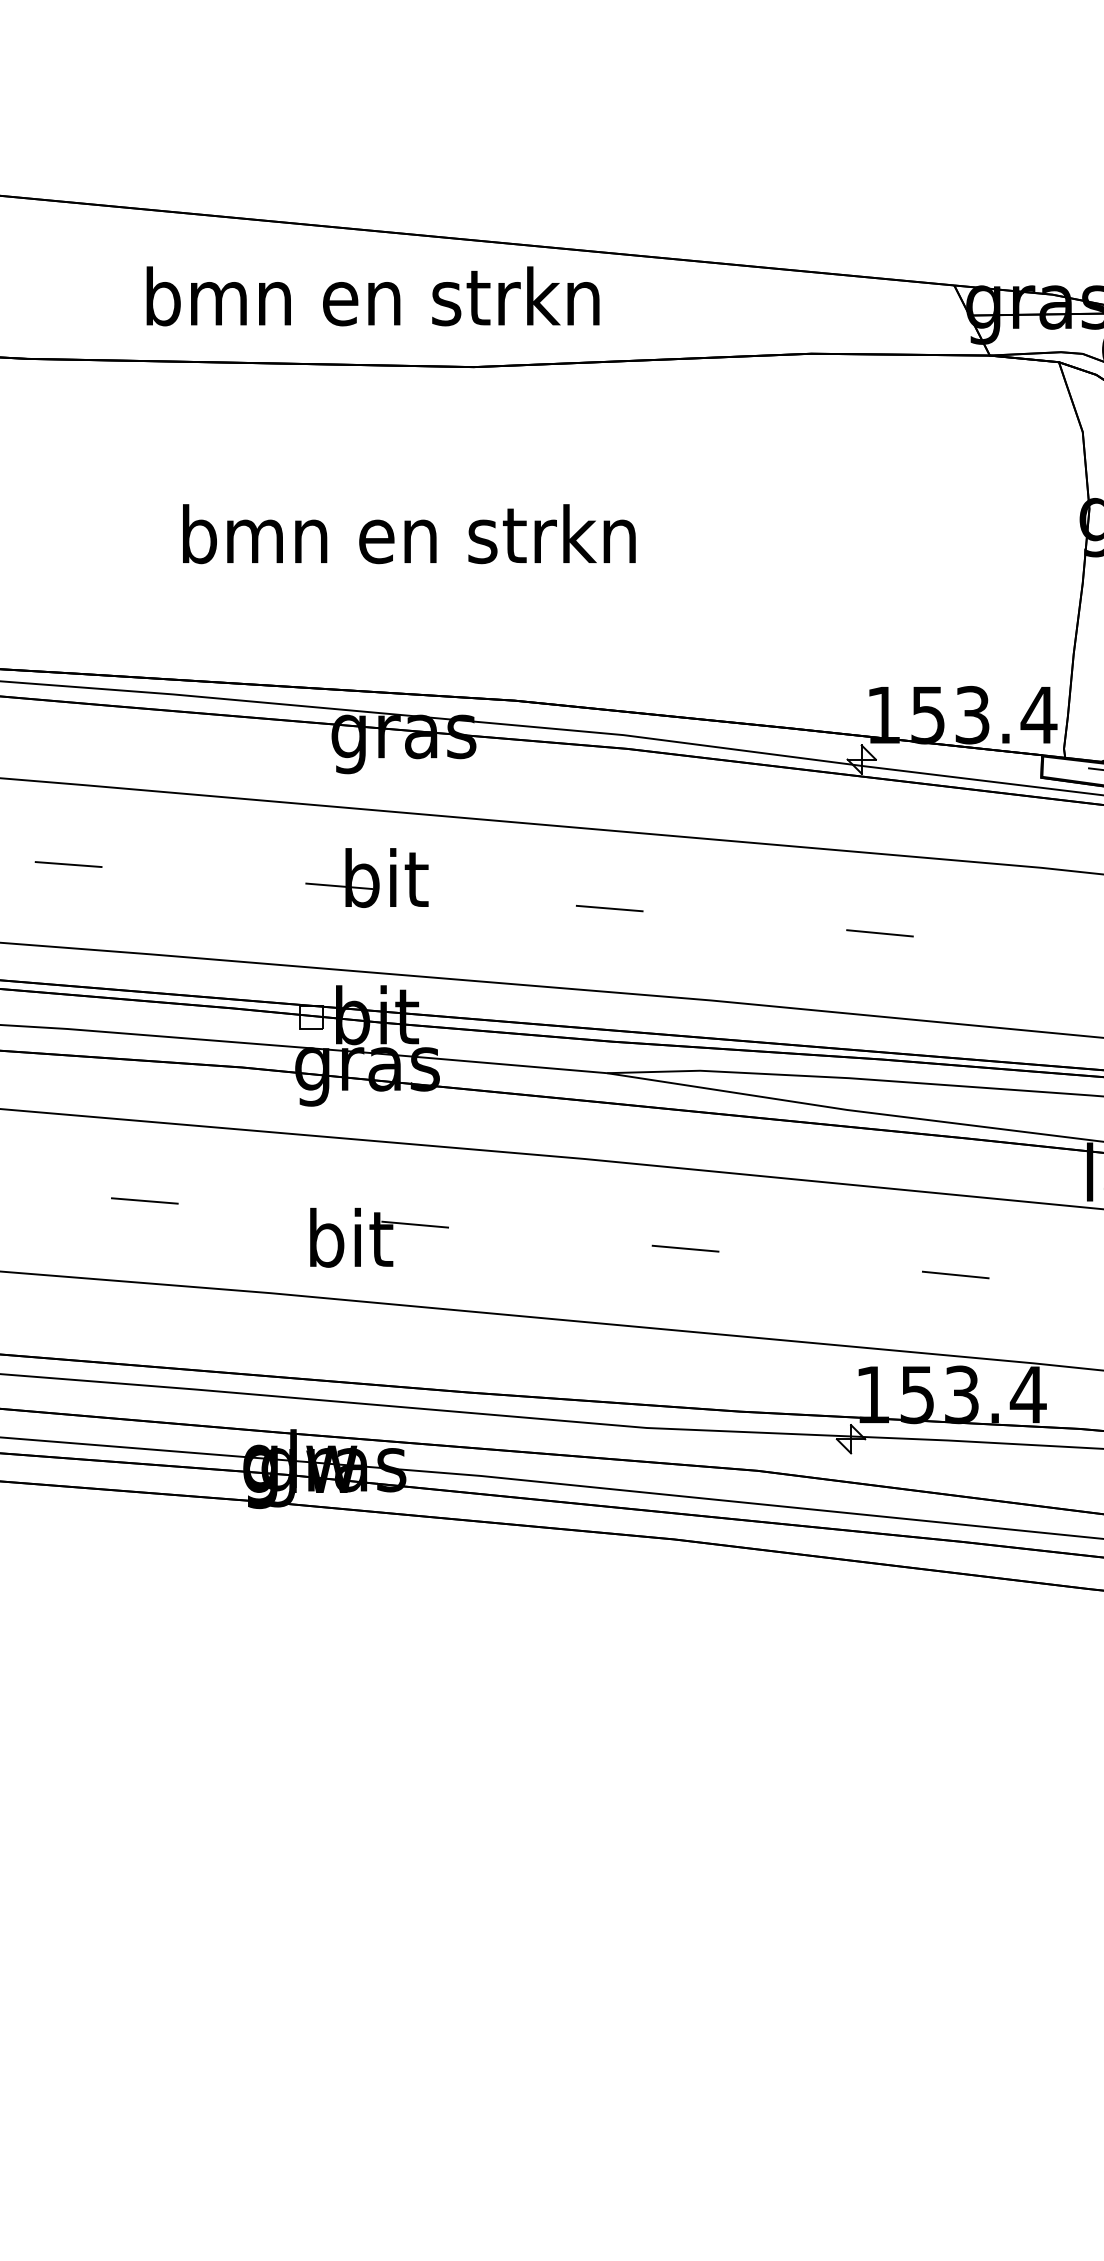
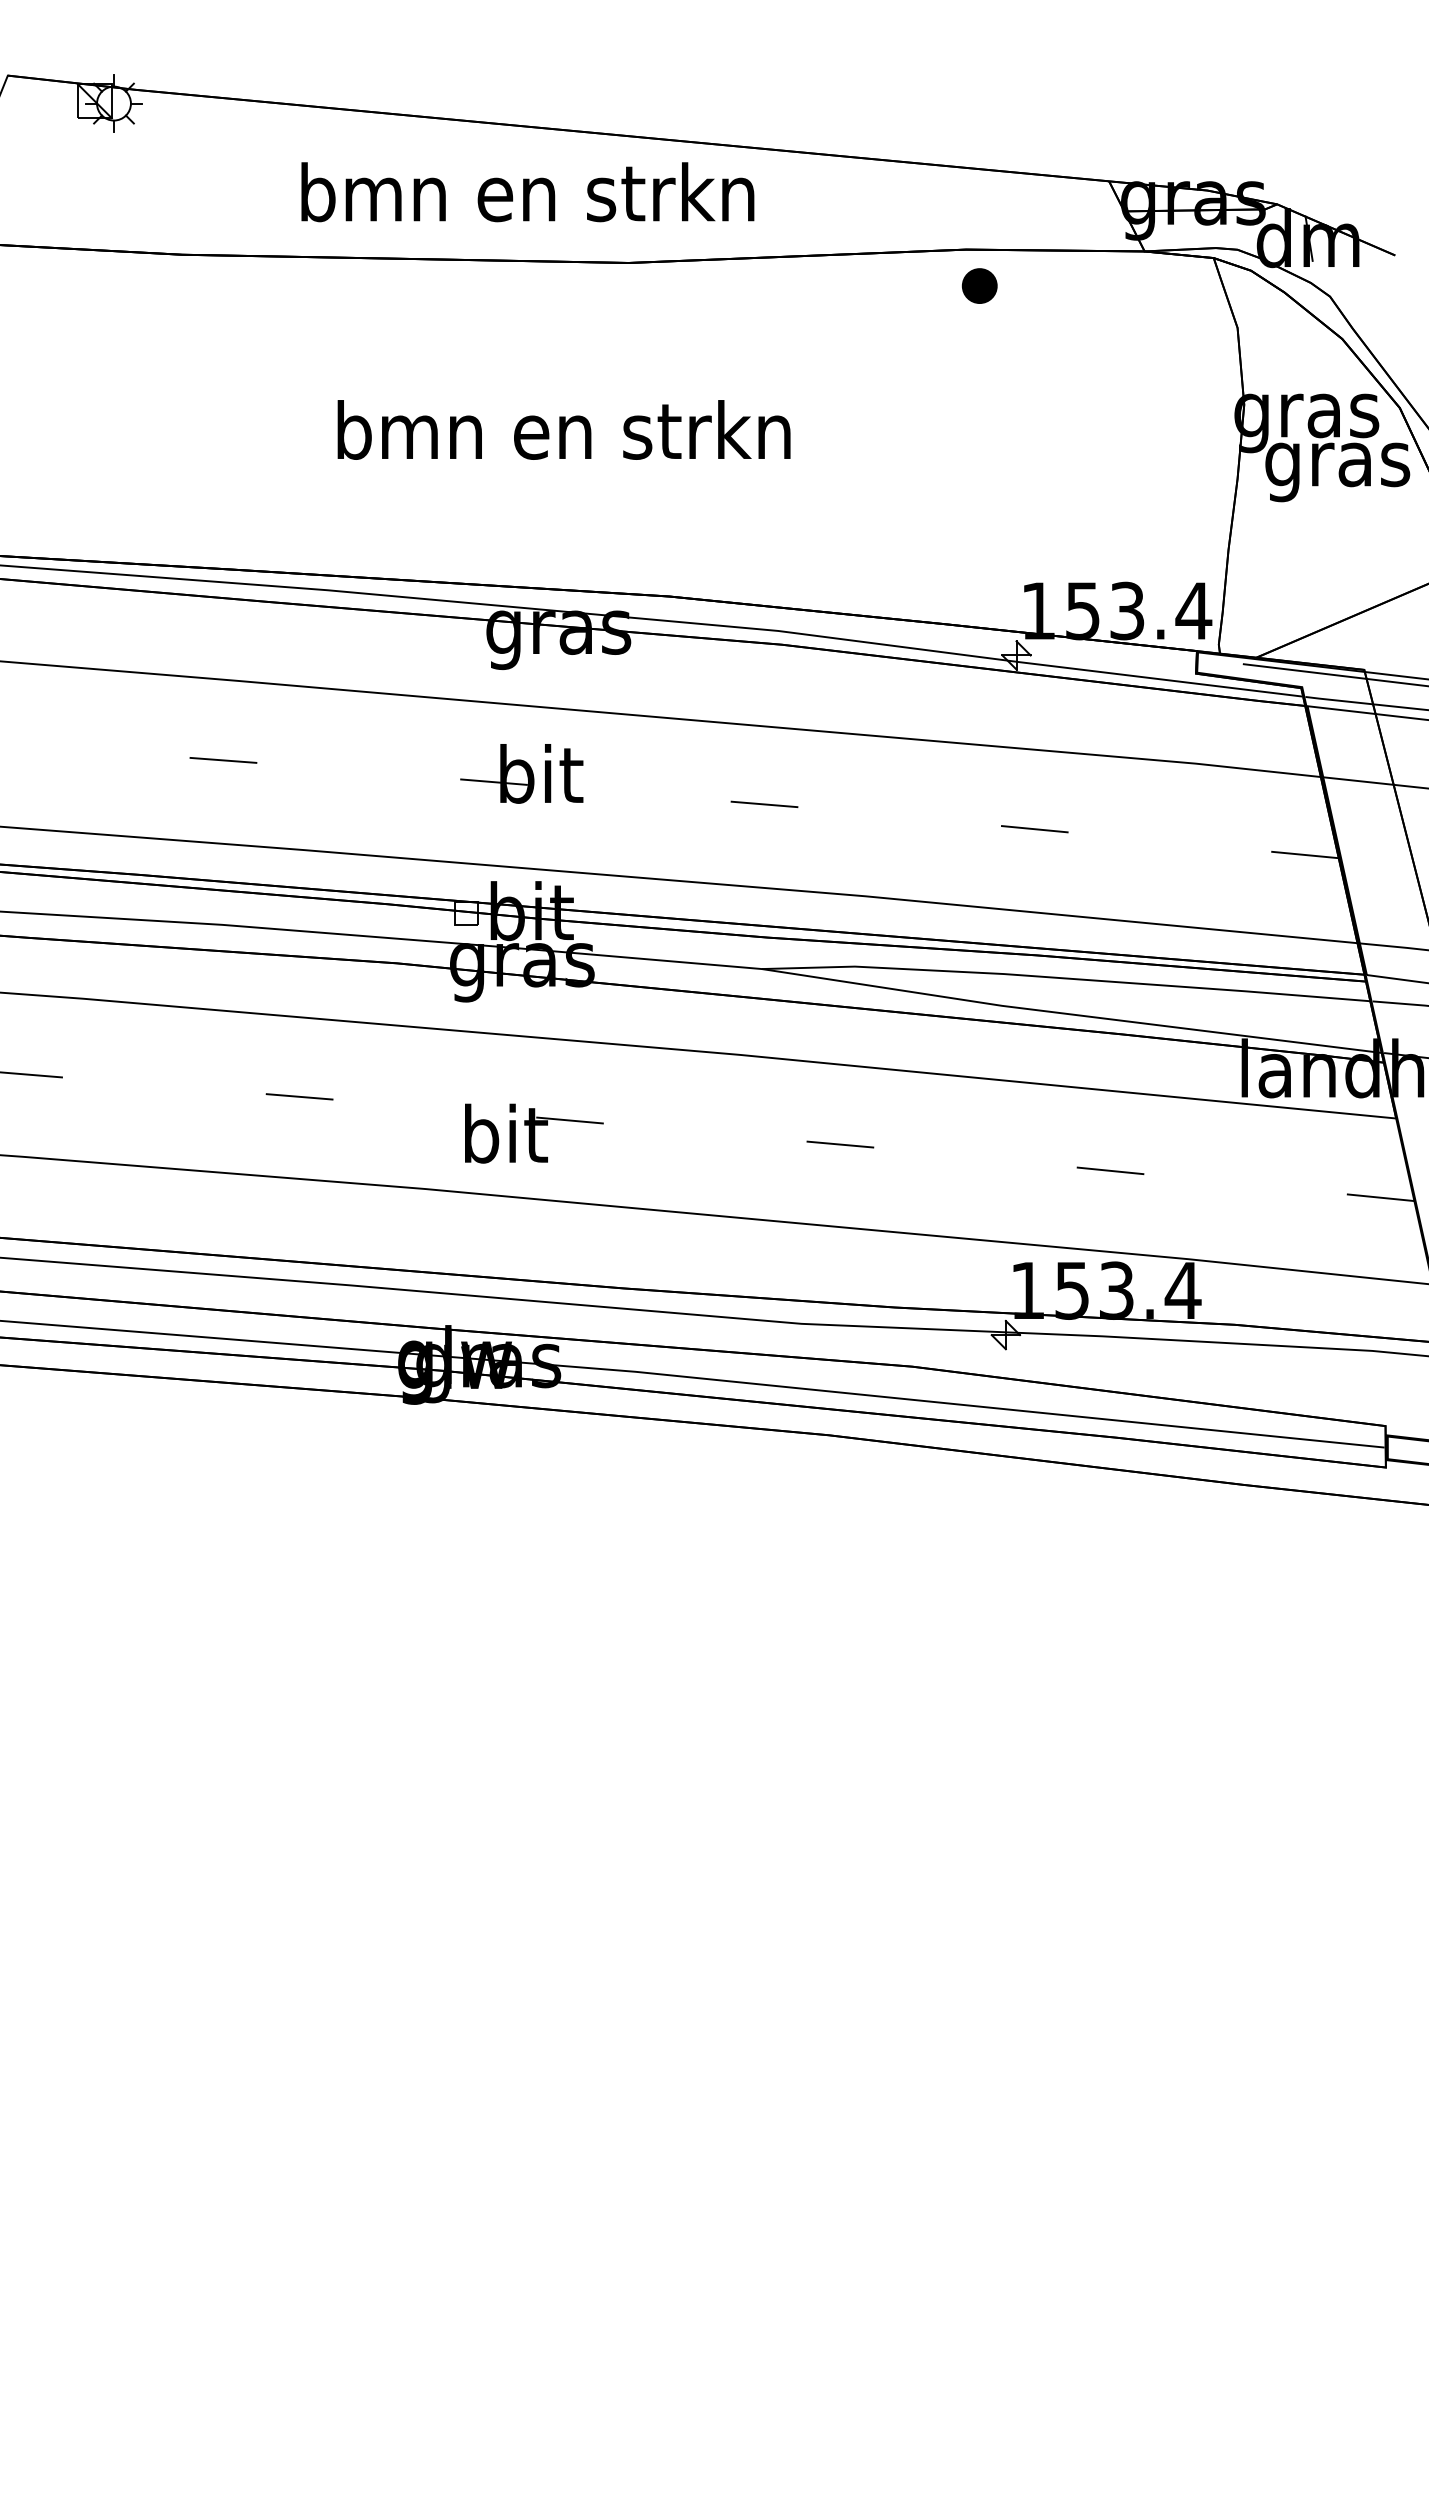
part: (824, 389) -> (979, 285), added

